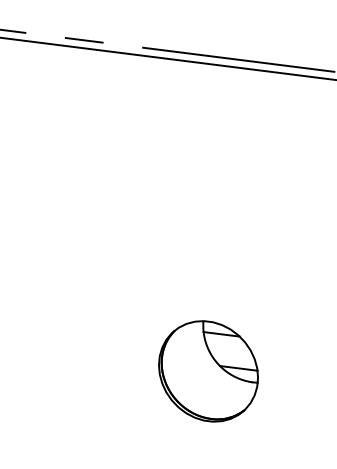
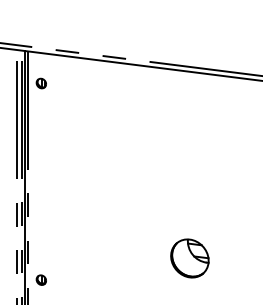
part: (207, 371) -> (189, 258), size x0.62

